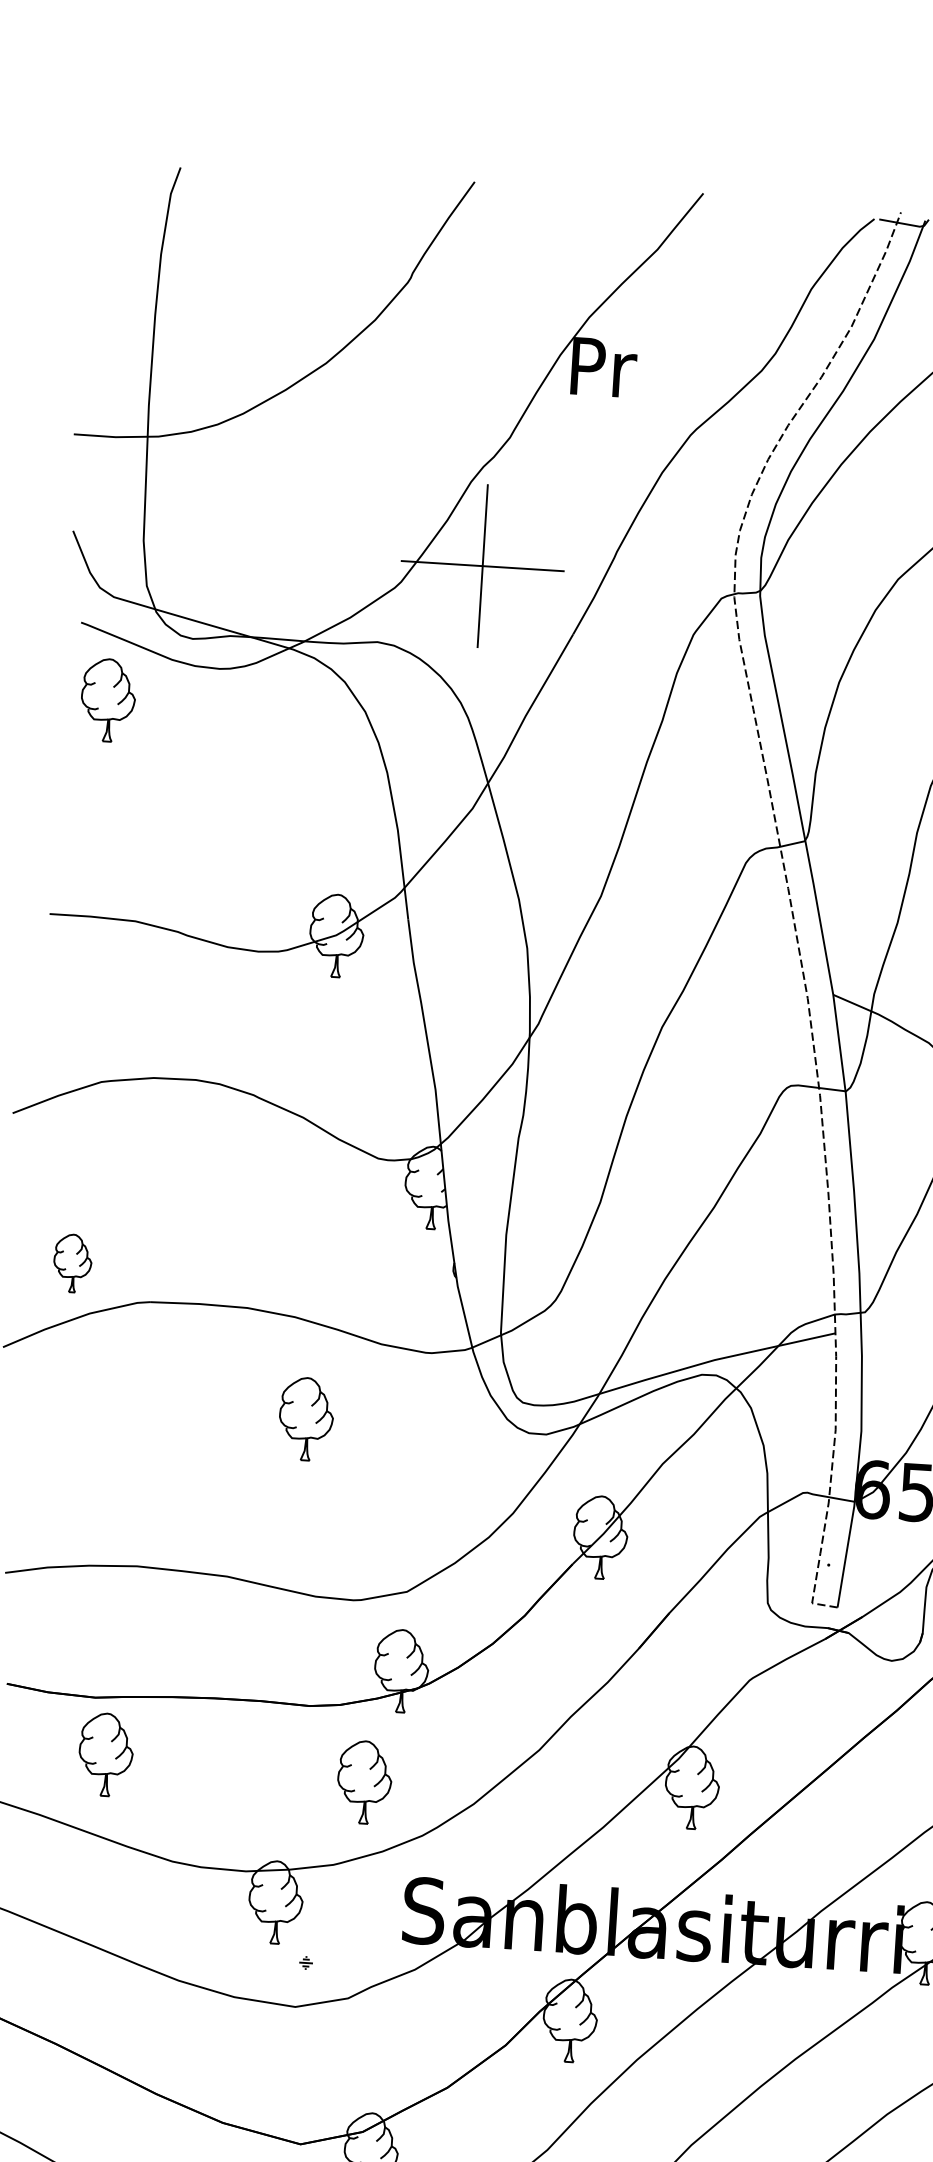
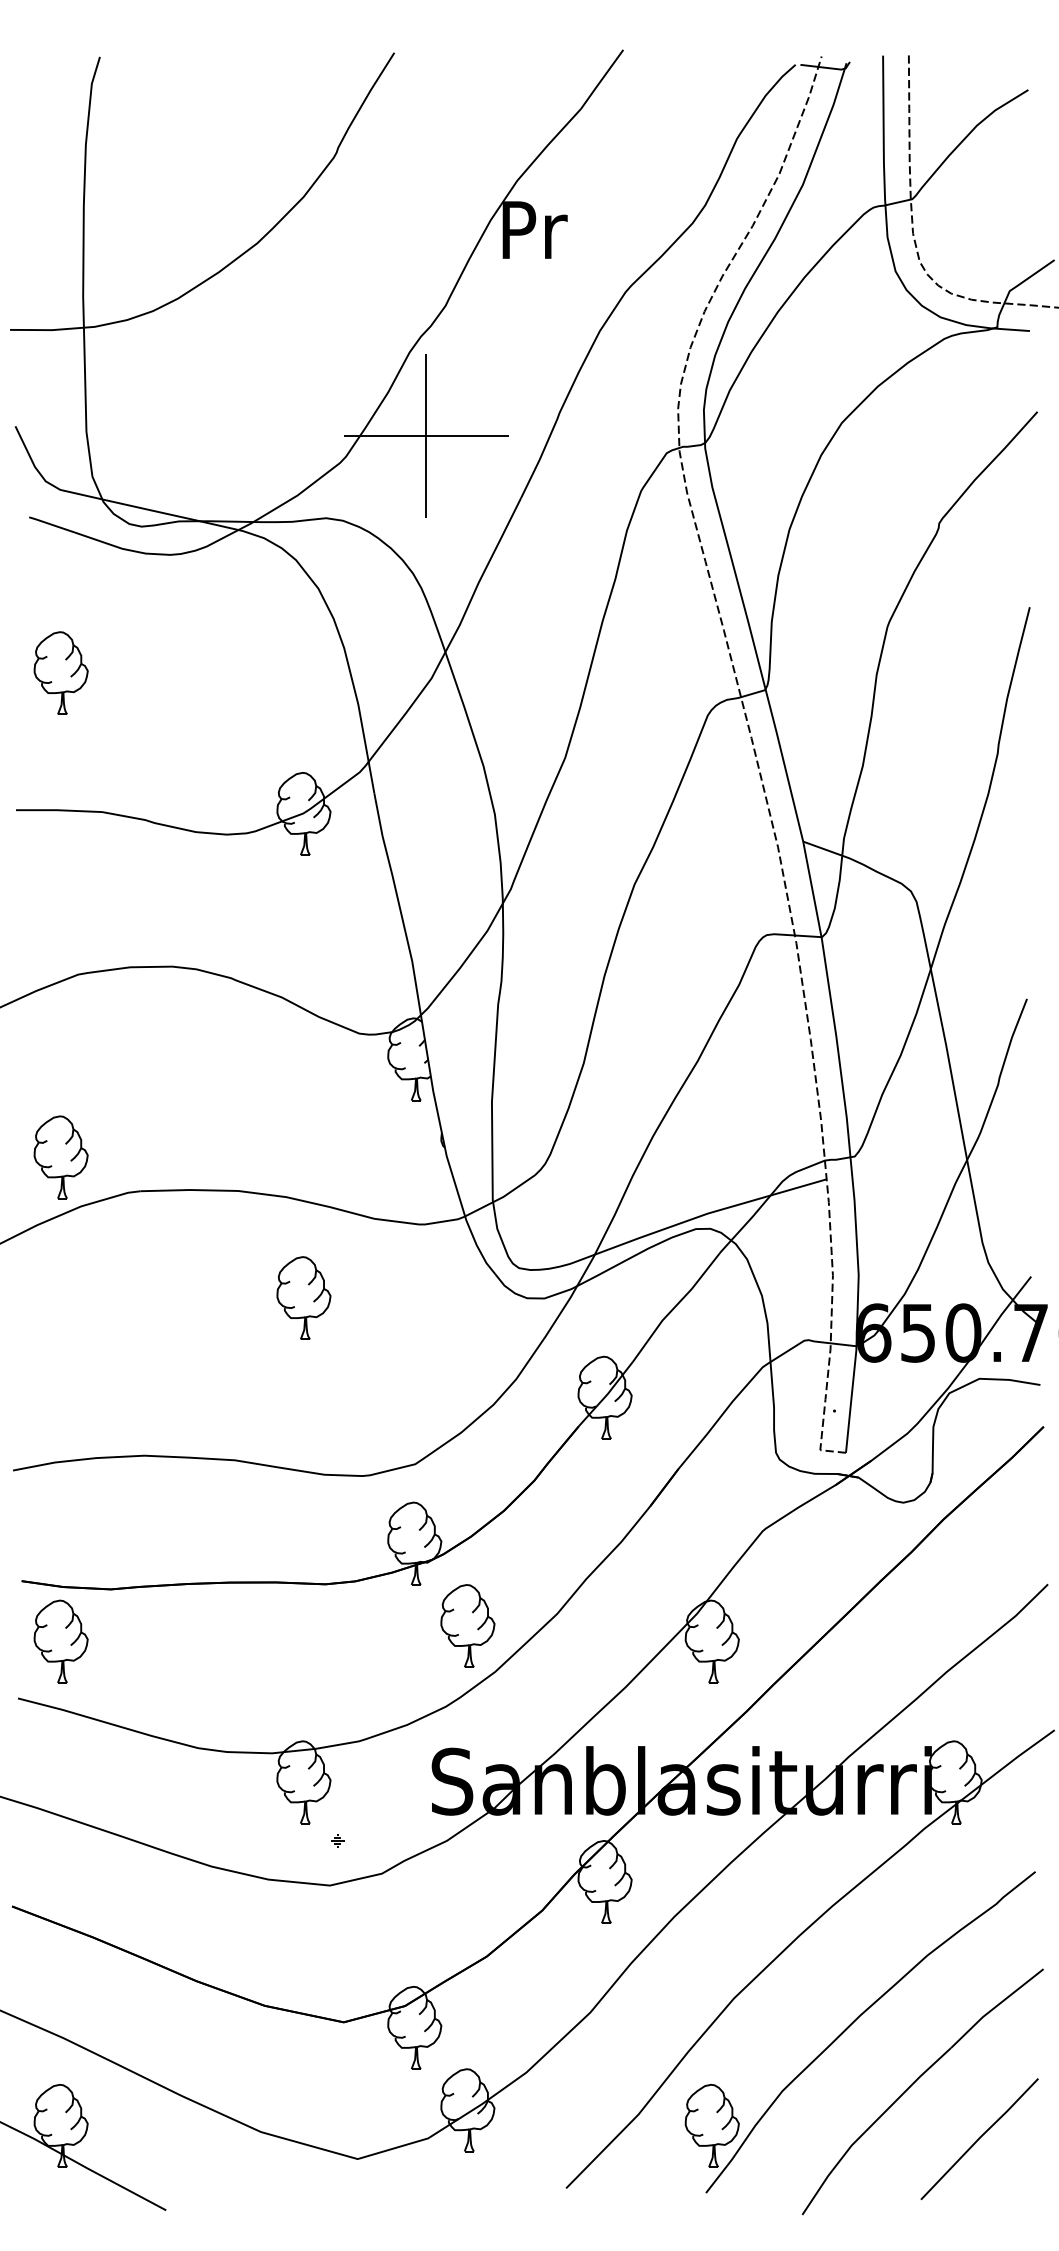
part: (107, 699) -> (60, 672), moved
part: (72, 1263) -> (60, 1157), size x1.43
part: (105, 1754) -> (60, 1641), moved
part: (364, 1781) -> (467, 1625), moved

